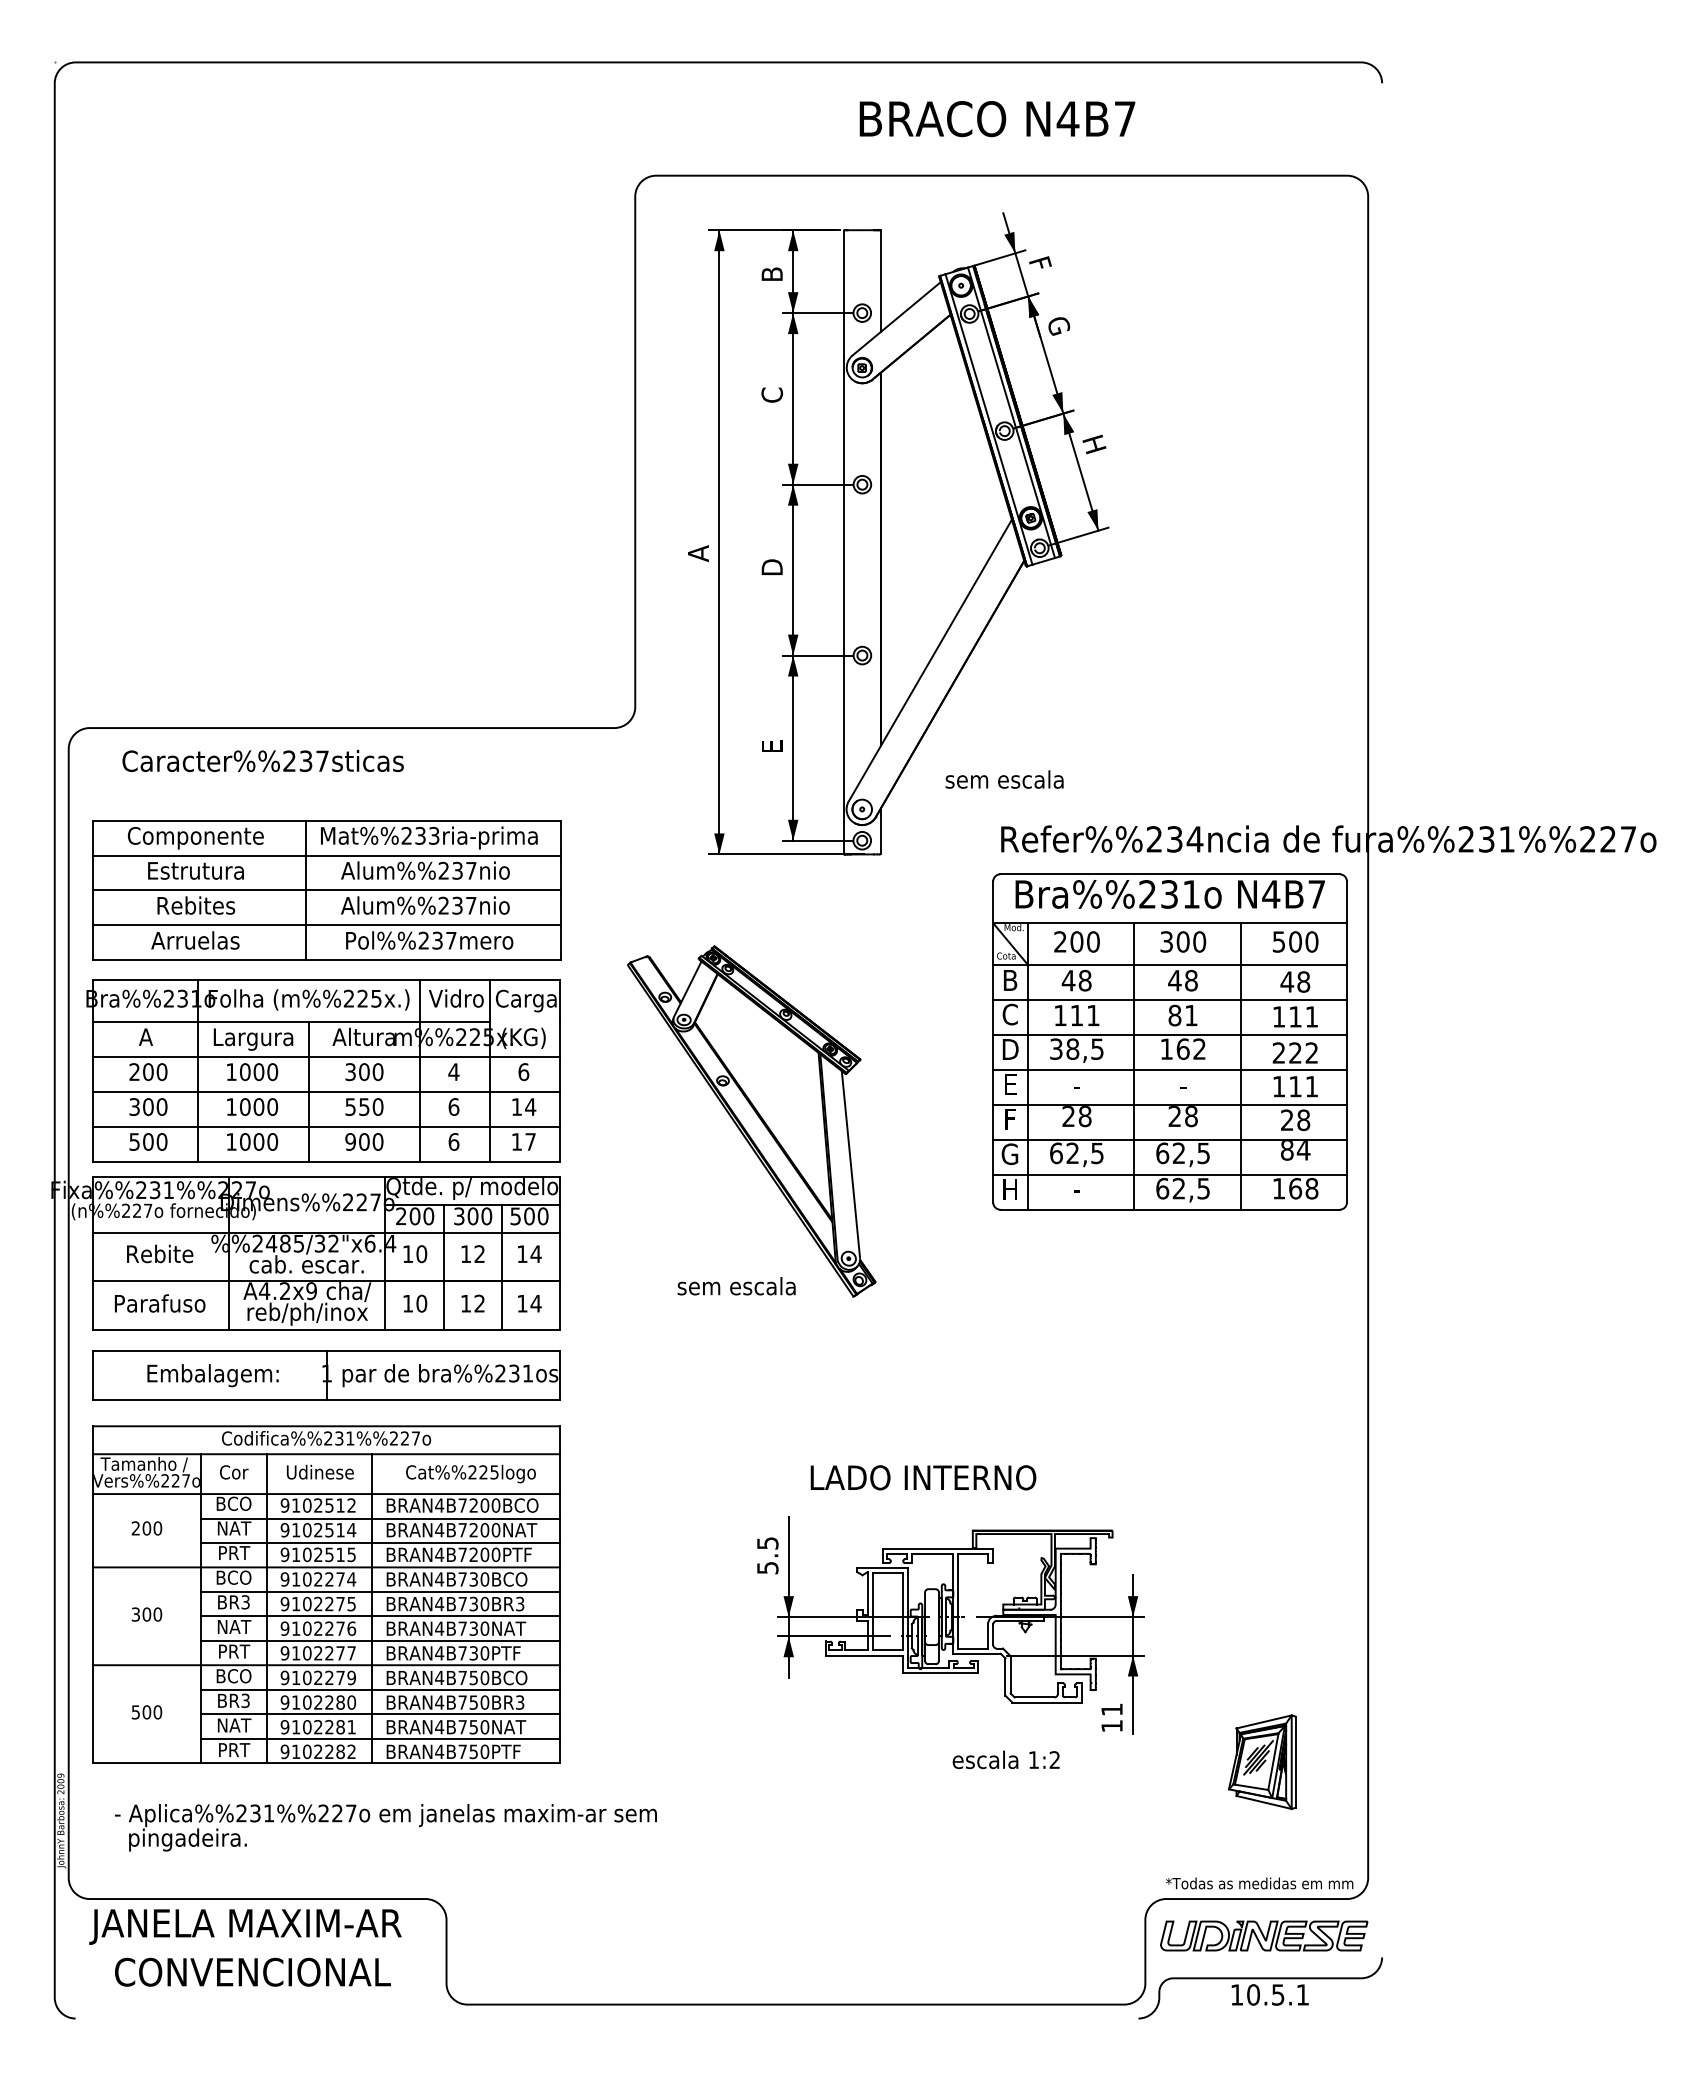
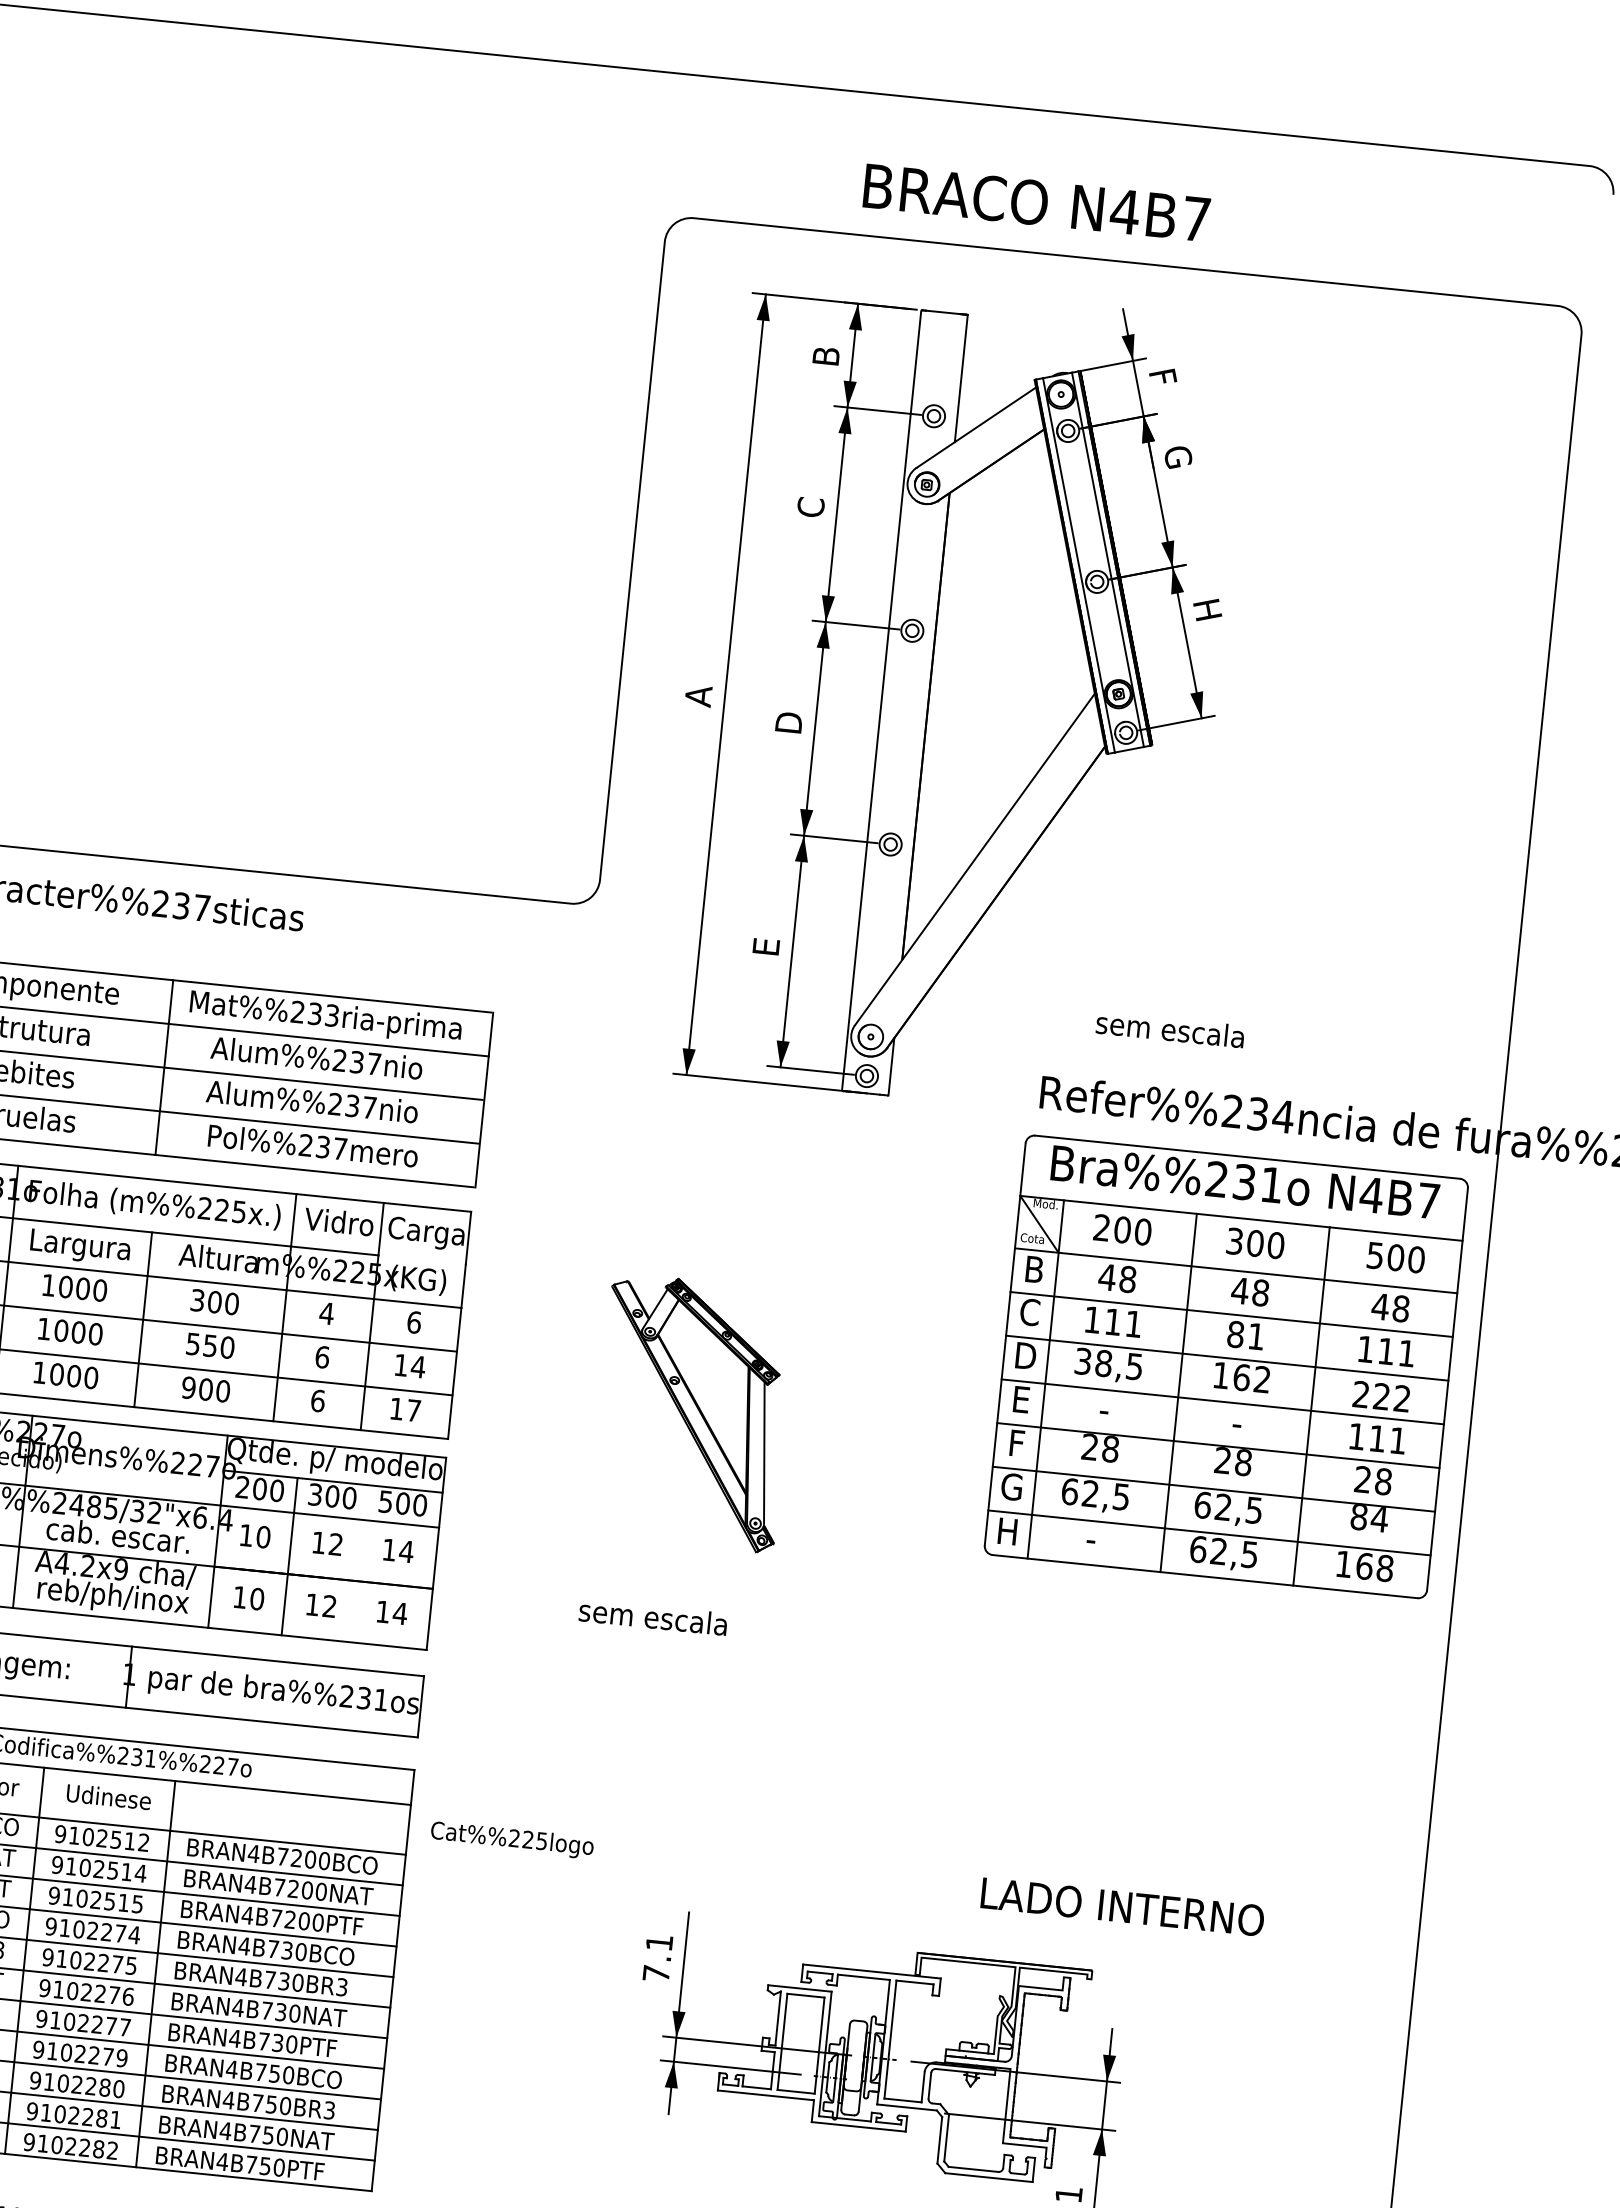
text: (997, 119) -> (1036, 203), moved
text: (1004, 779) -> (1170, 1029), moved
part: (751, 1121) -> (692, 1413), size x0.6
line: (501, 1267) -> (361, 1564), removed
text: (470, 1473) -> (511, 1839), moved
text: (923, 1477) -> (1122, 1906), moved
text: (767, 1555) -> (657, 1957), 5.5 -> 7.1

